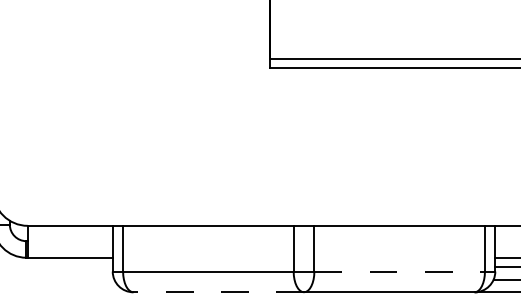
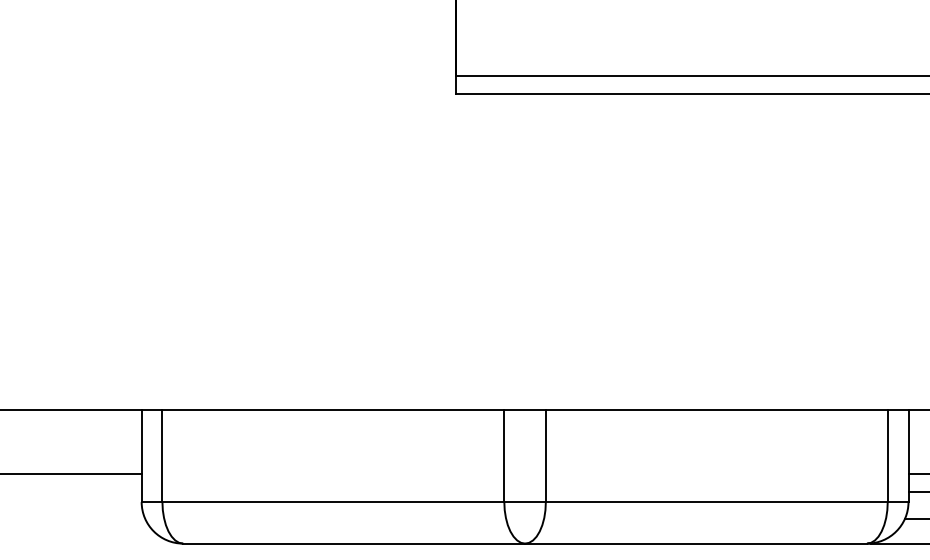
line: (400, 271) -> (718, 501), dashed -> solid
line: (218, 292) -> (353, 544), dashed -> solid

